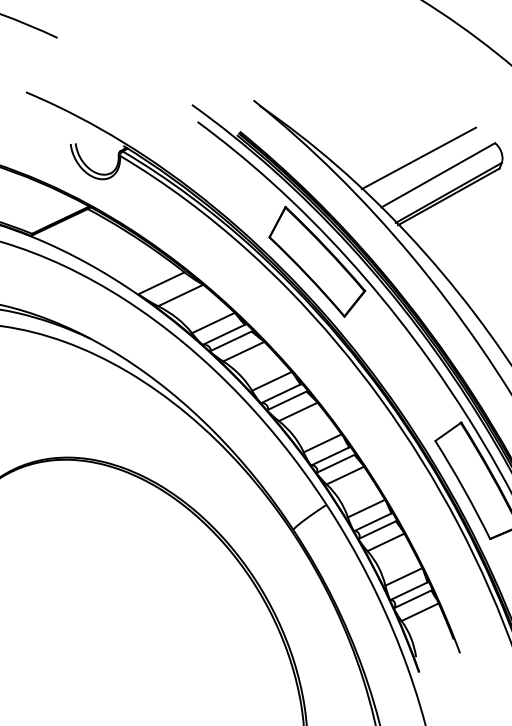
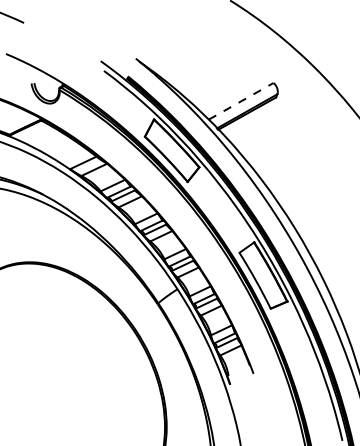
line: (417, 158) -> (229, 91), removed
line: (438, 175) -> (241, 101), solid -> dashed

